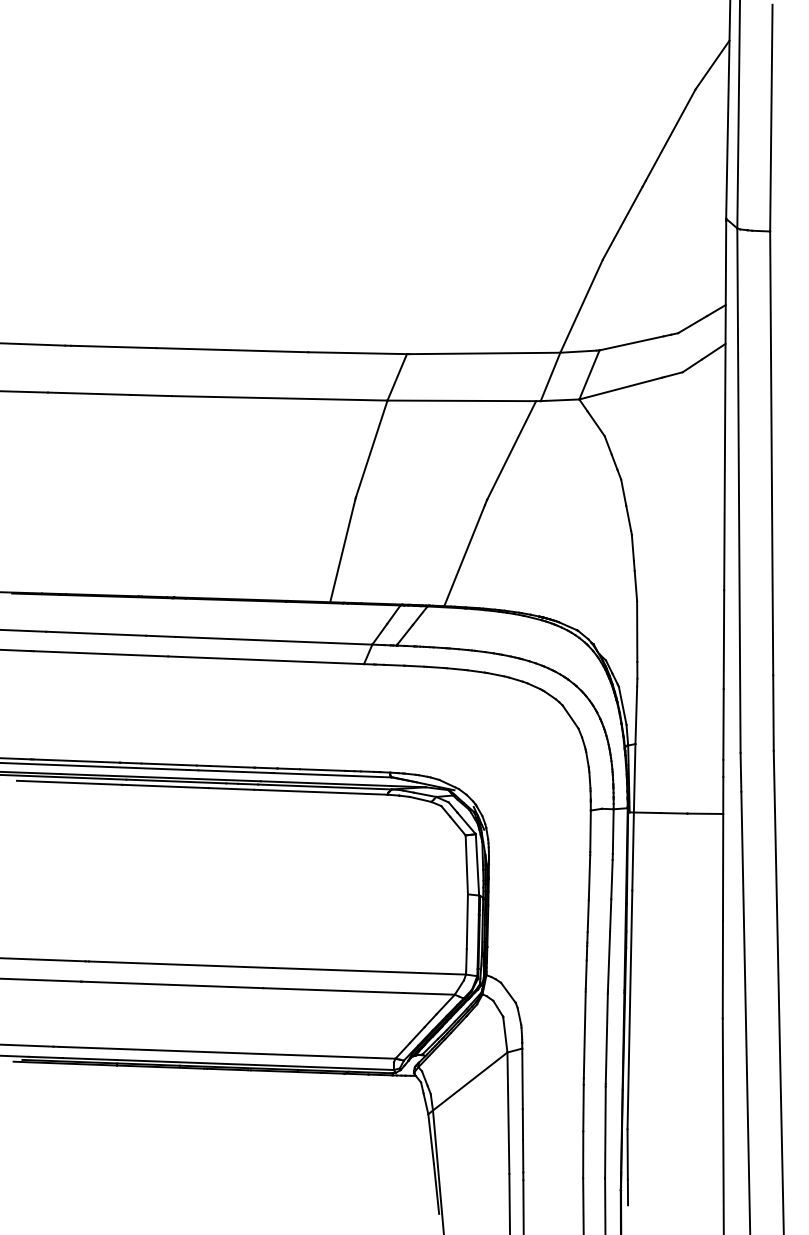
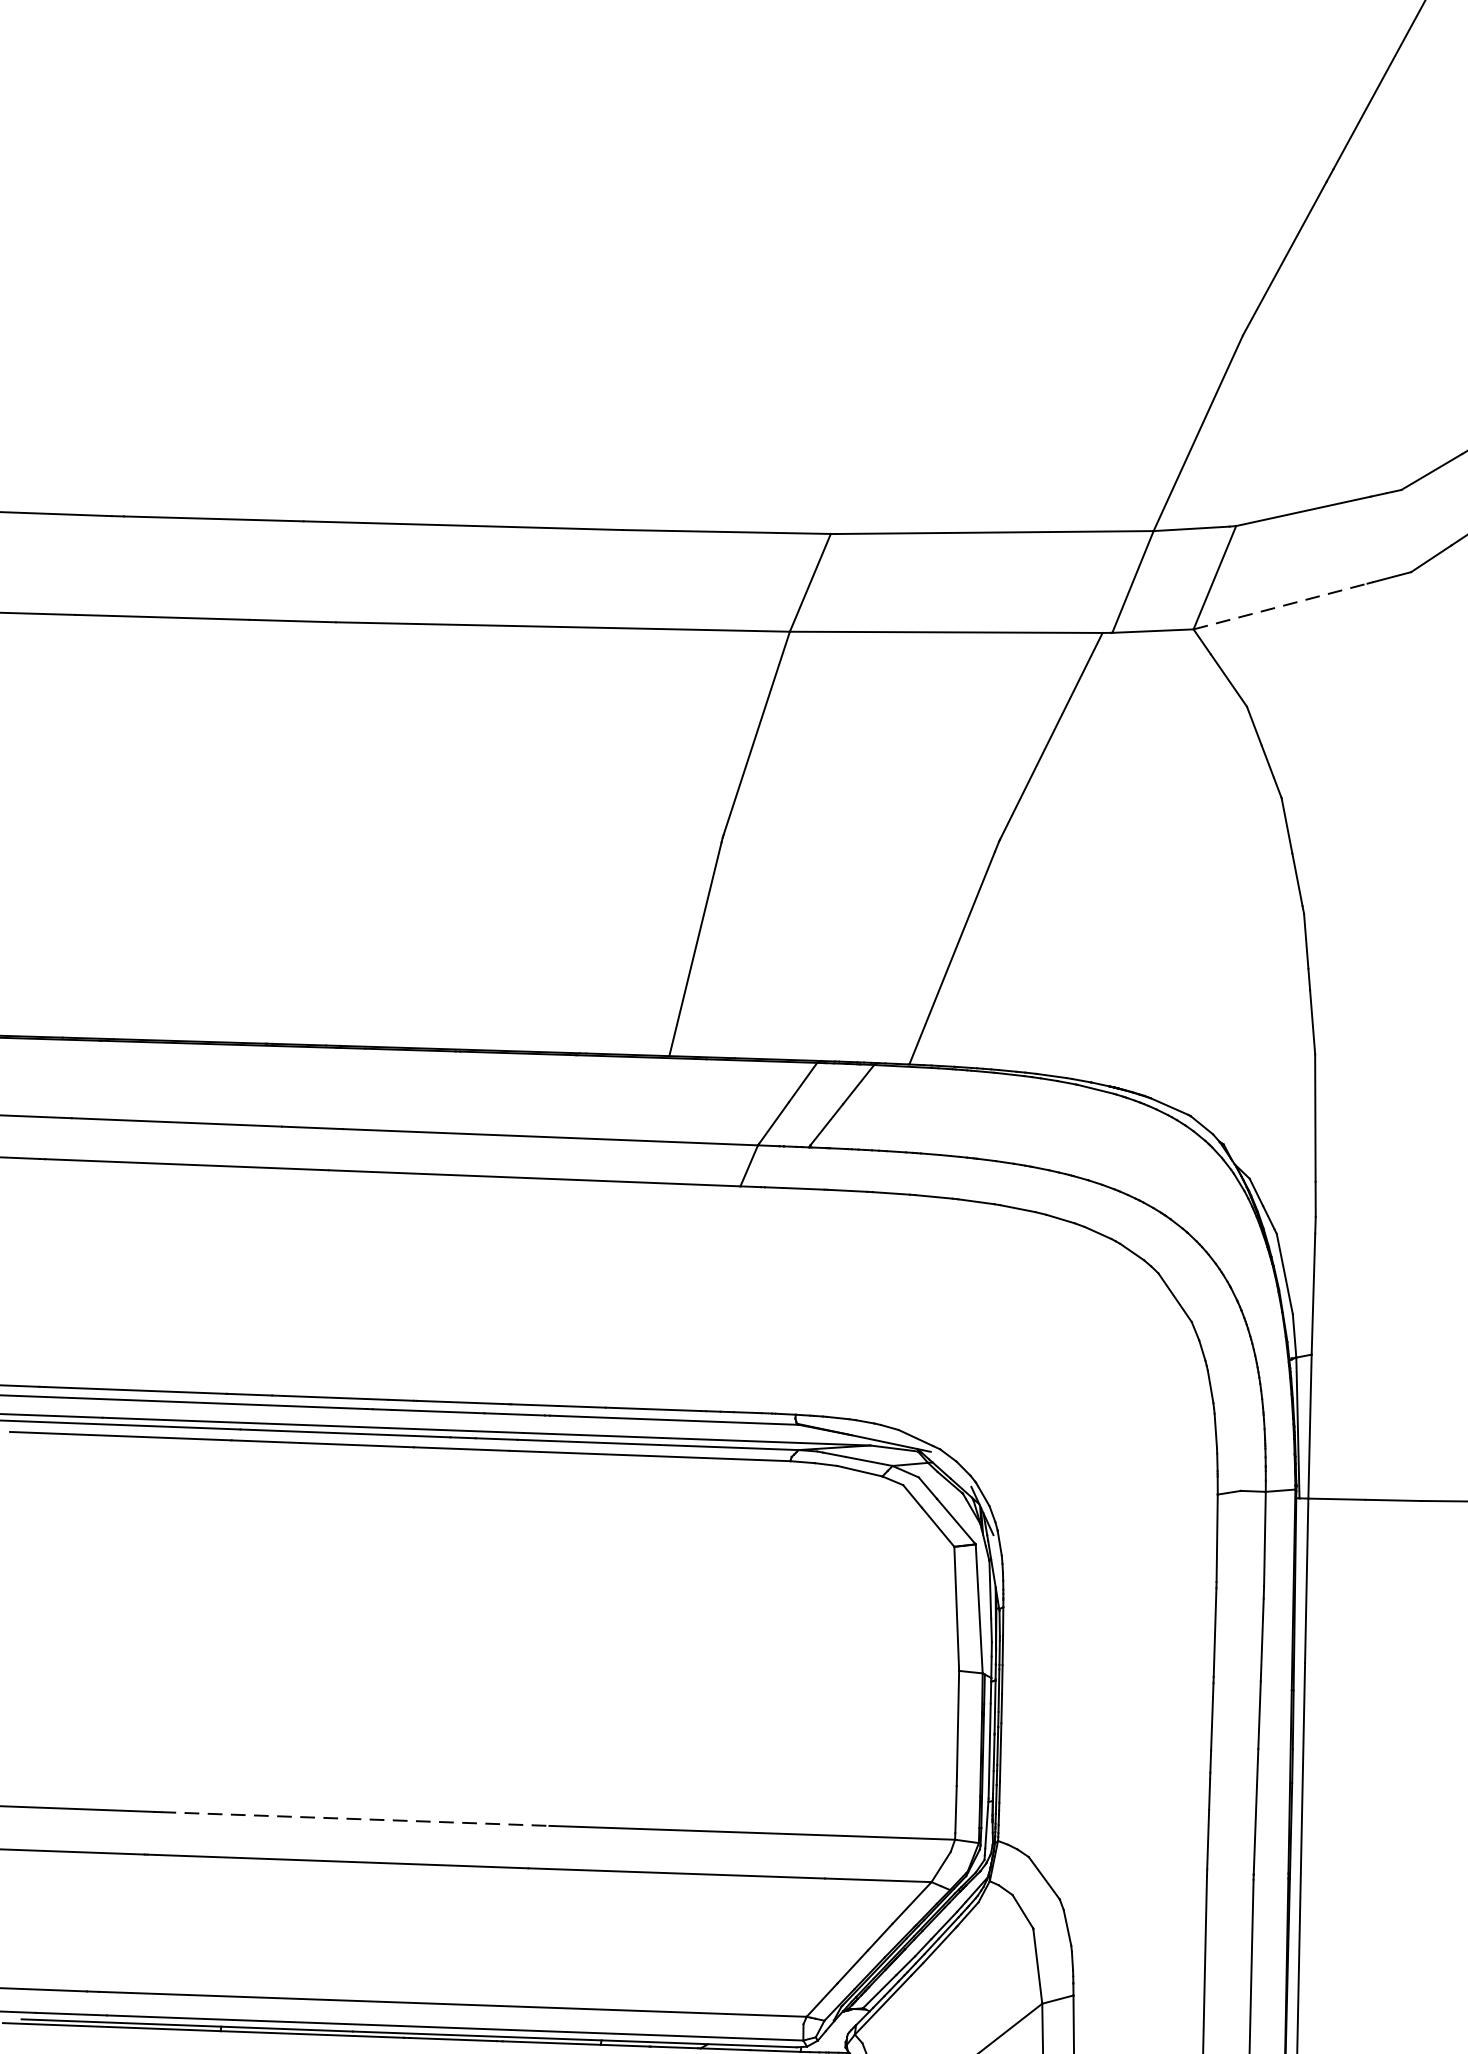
line: (620, 388) -> (1280, 606), solid -> dashed
line: (181, 964) -> (356, 1818), solid -> dashed

